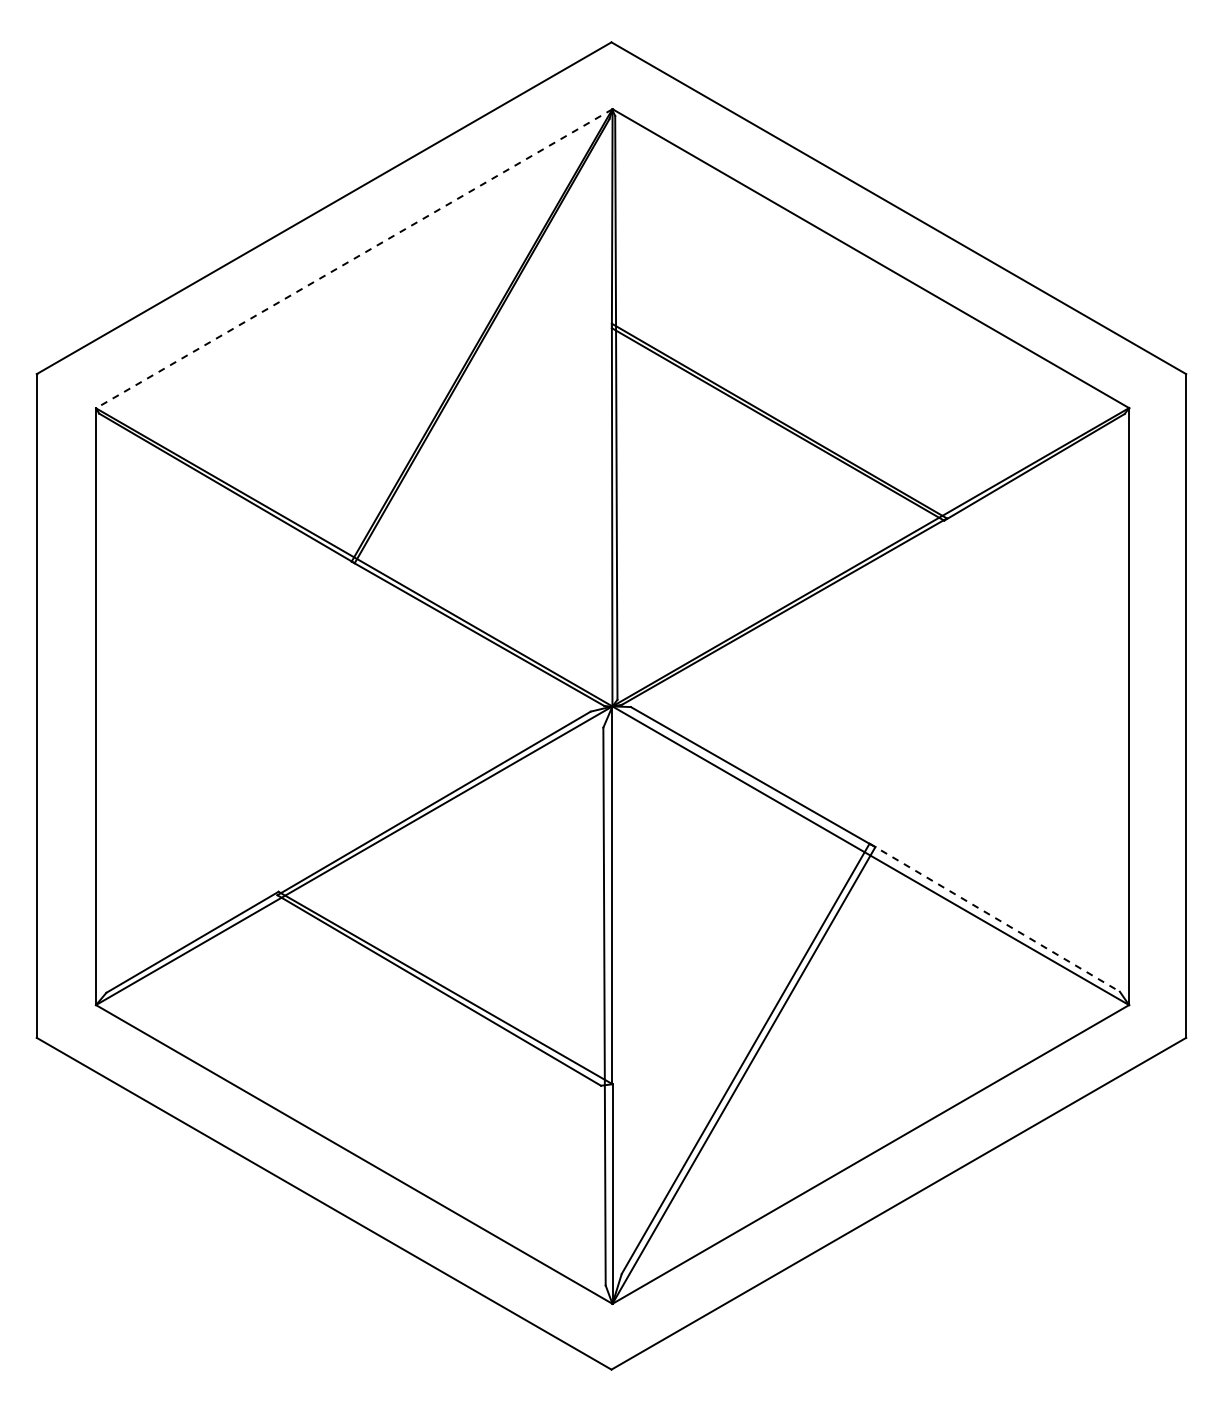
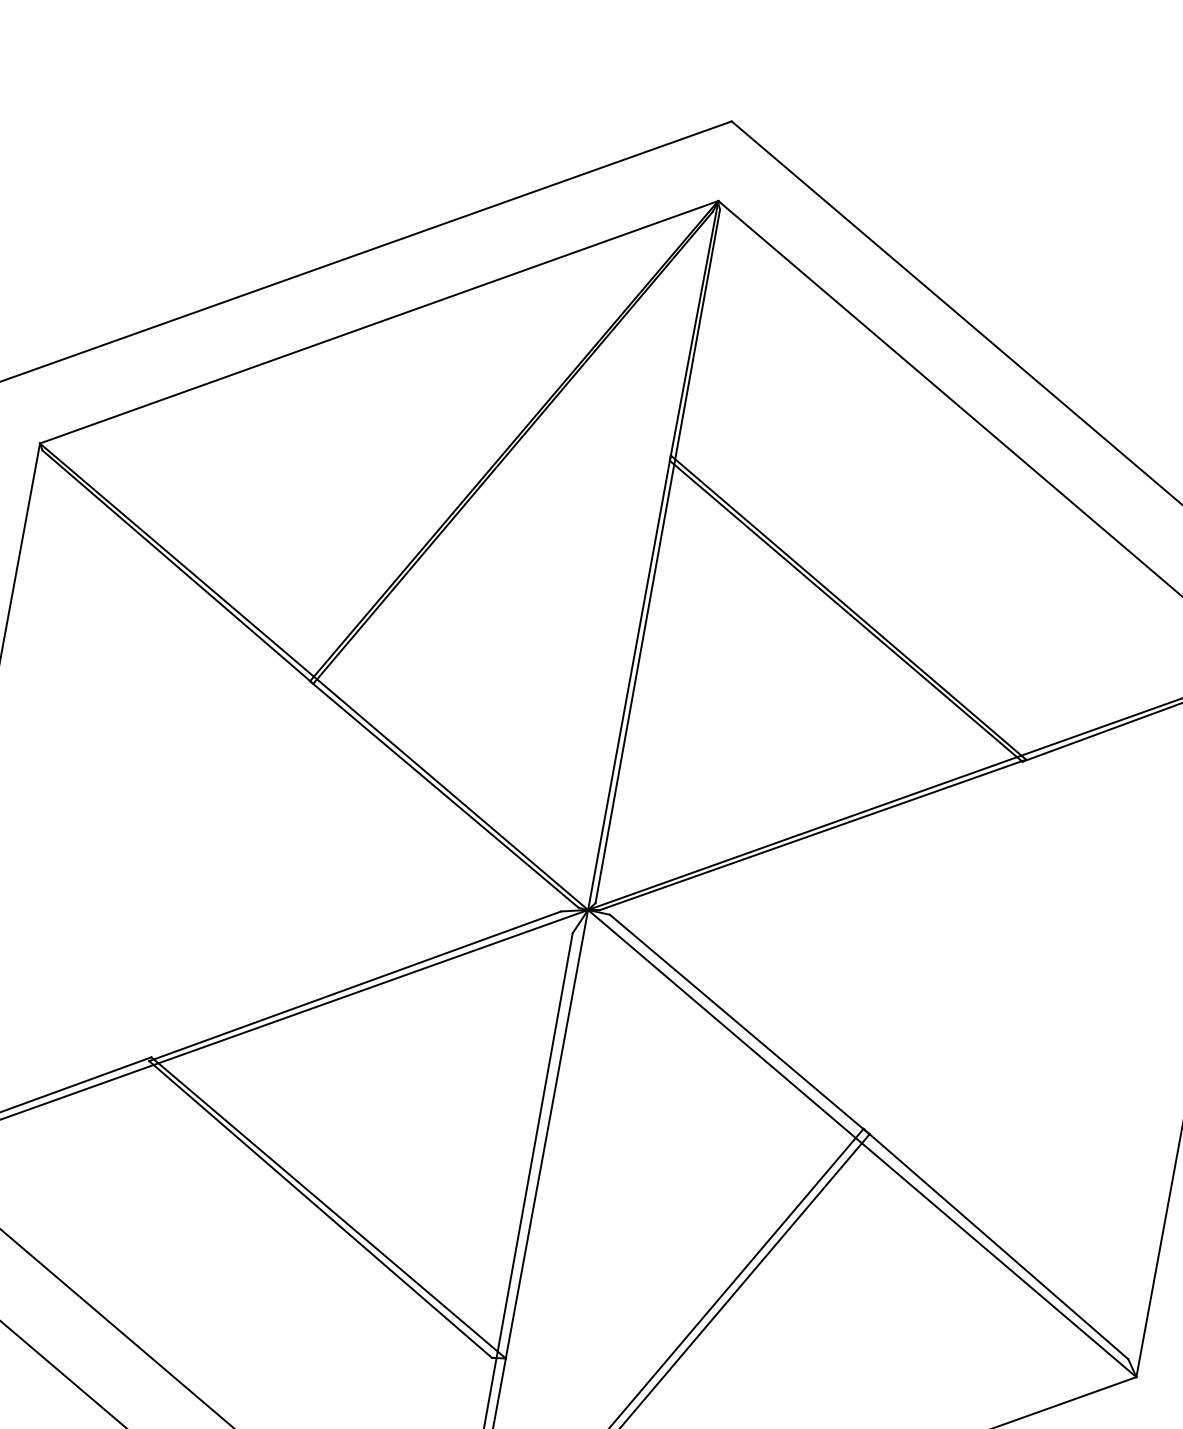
line: (353, 258) -> (378, 321), dashed -> solid
line: (995, 917) -> (996, 1244), dashed -> solid

